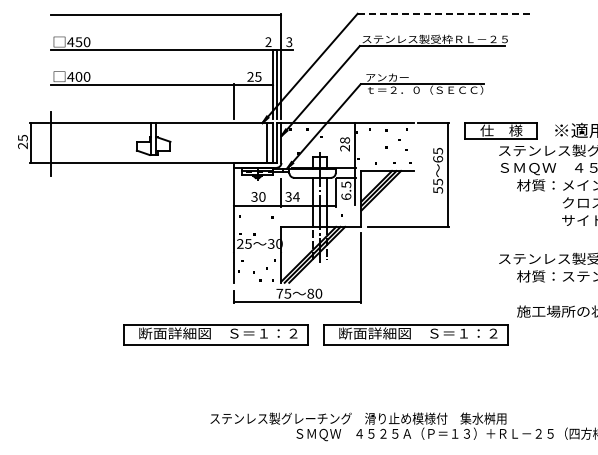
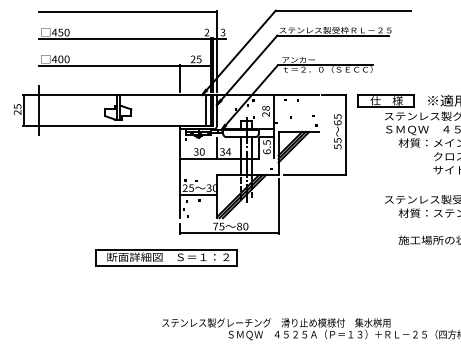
line: (445, 13) -> (343, 10), dashed -> solid
line: (257, 252) -> (198, 194), added
part: (415, 334) -> (320, 258), removed

